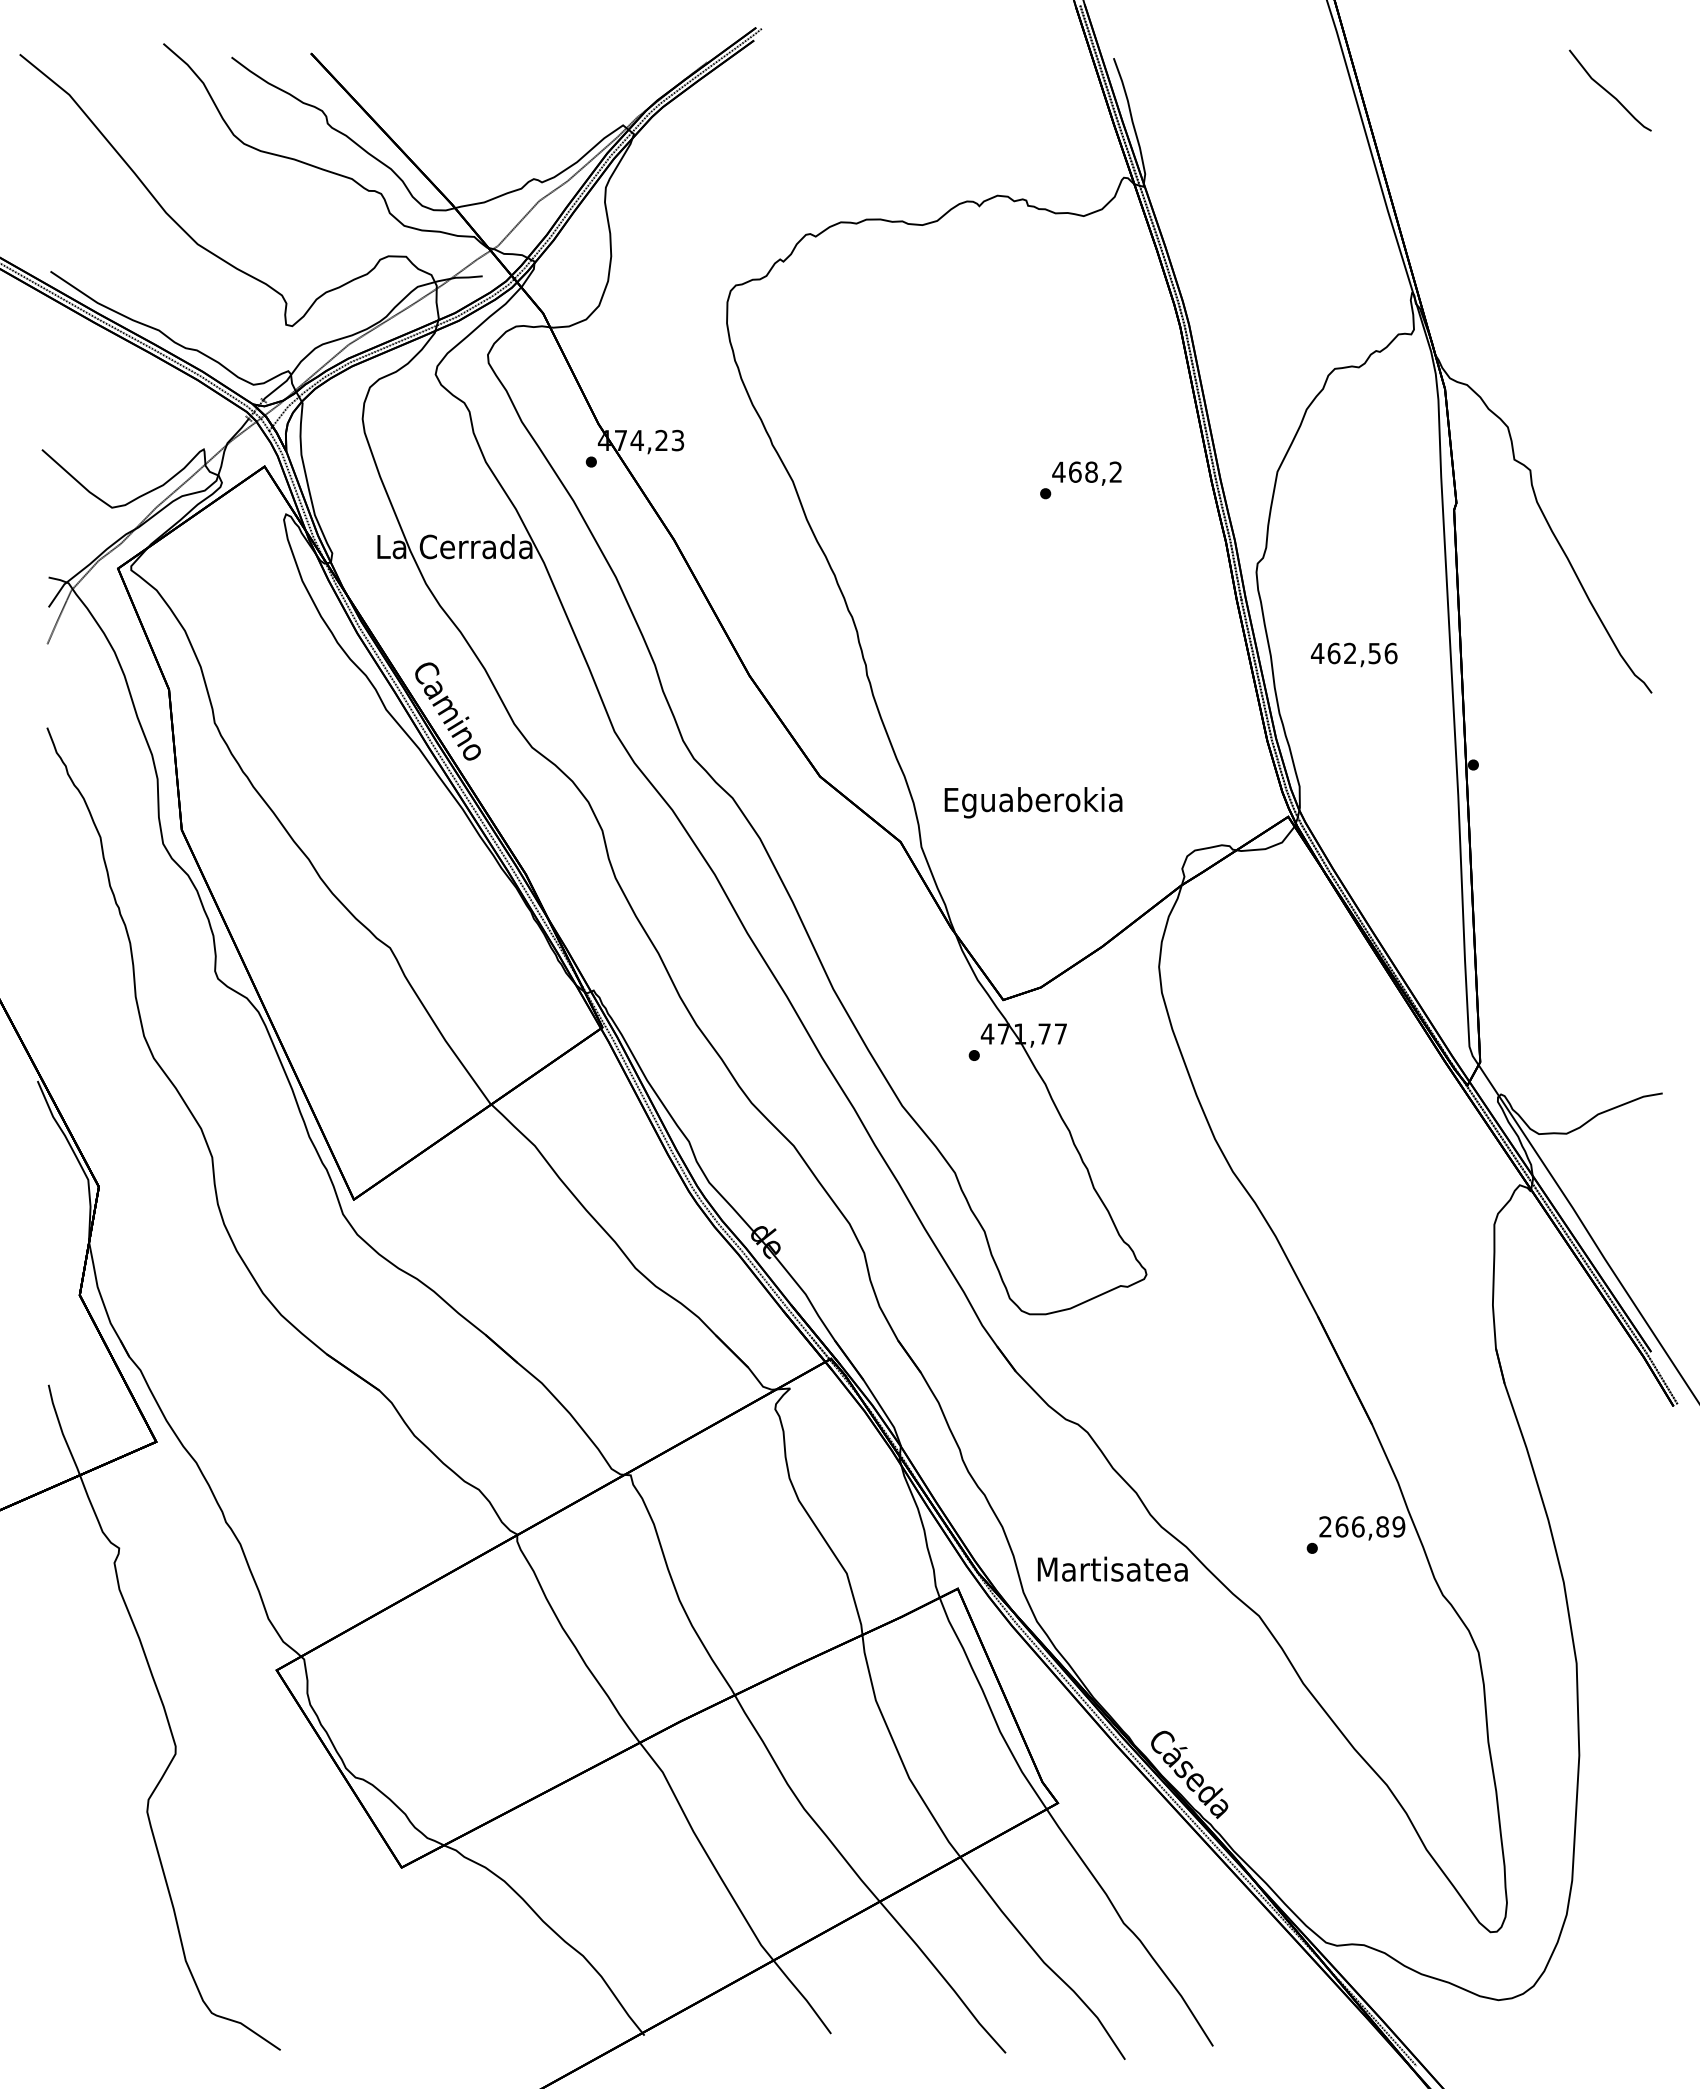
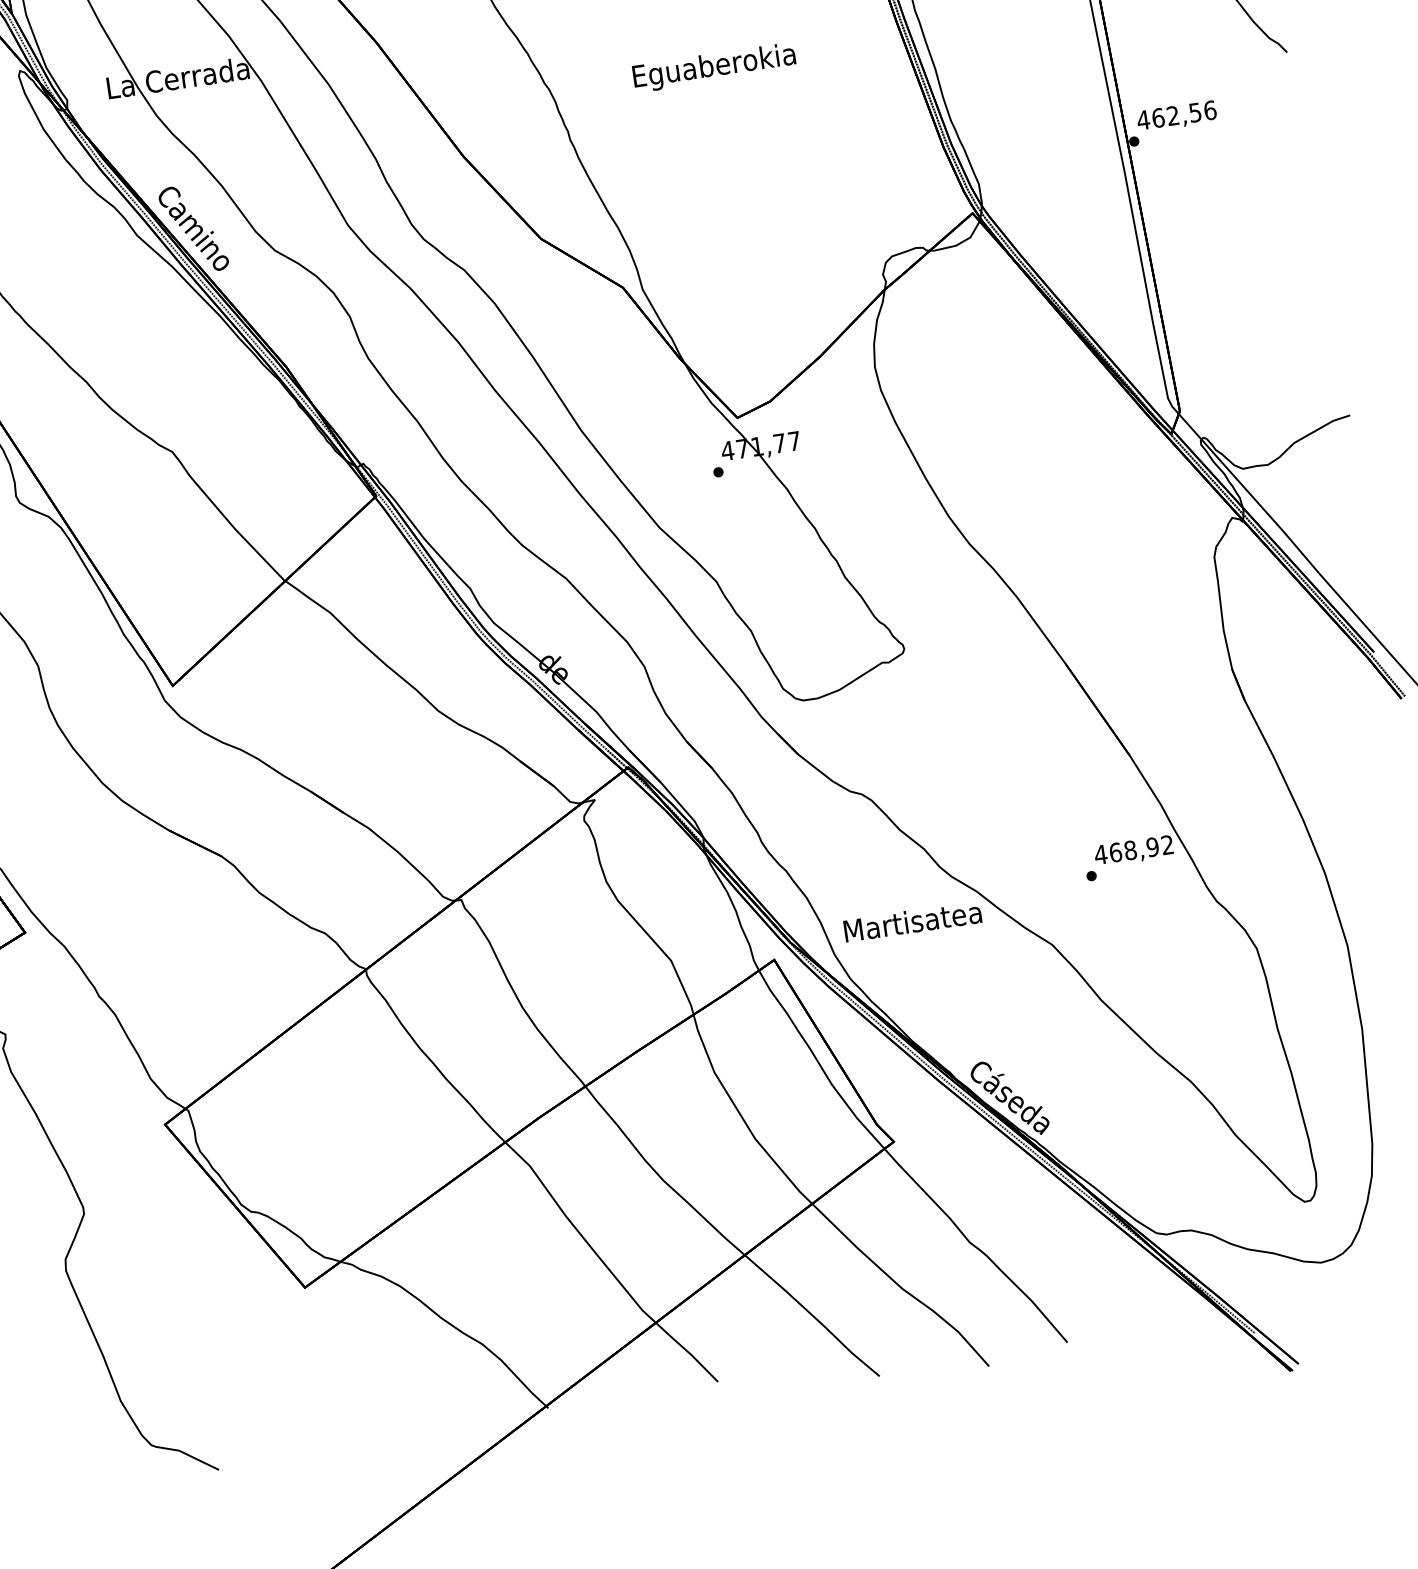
text: (1354, 654) -> (1177, 116), moved
text: (1033, 802) -> (714, 67), moved
text: (1361, 1526) -> (1133, 849), 266,89 -> 468,92

